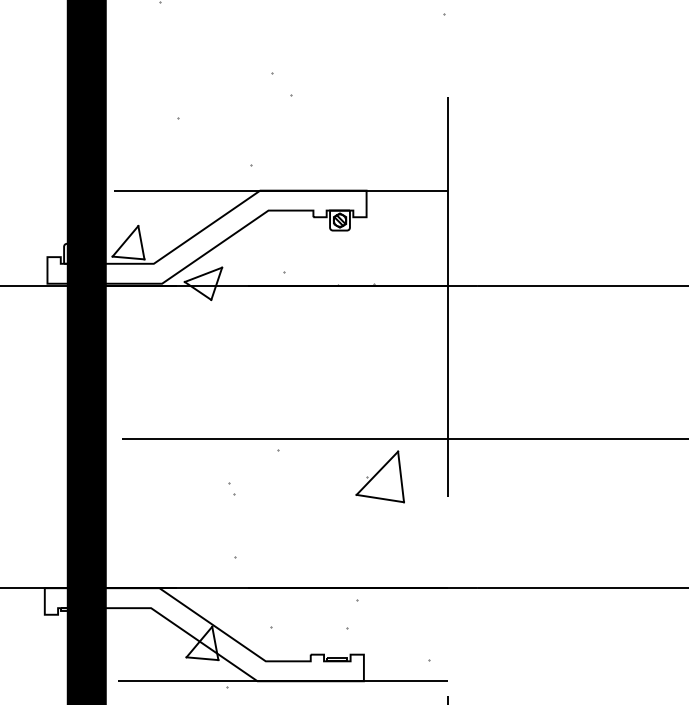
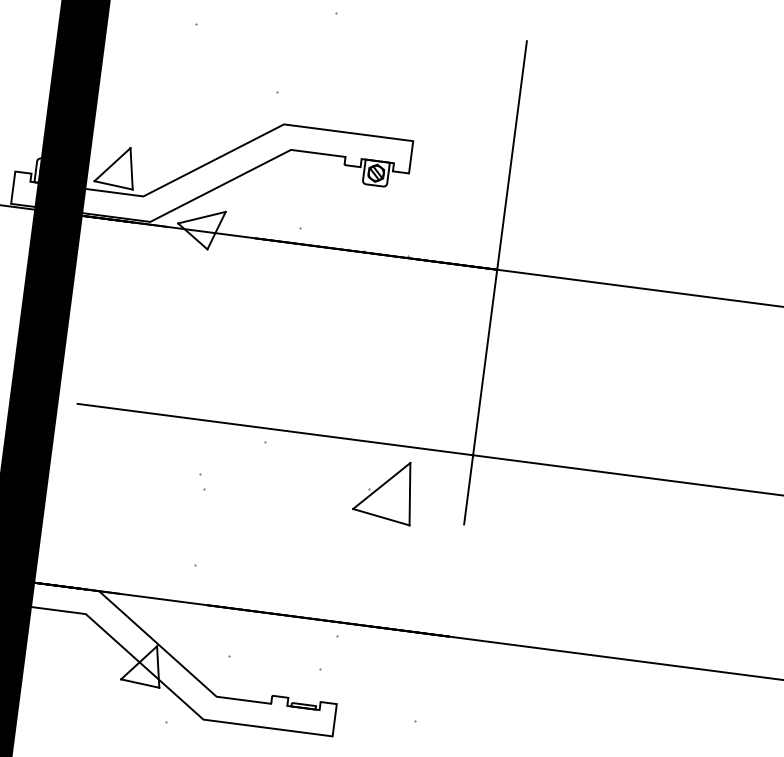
line: (281, 190) -> (309, 127), removed
line: (283, 681) -> (234, 724), removed

